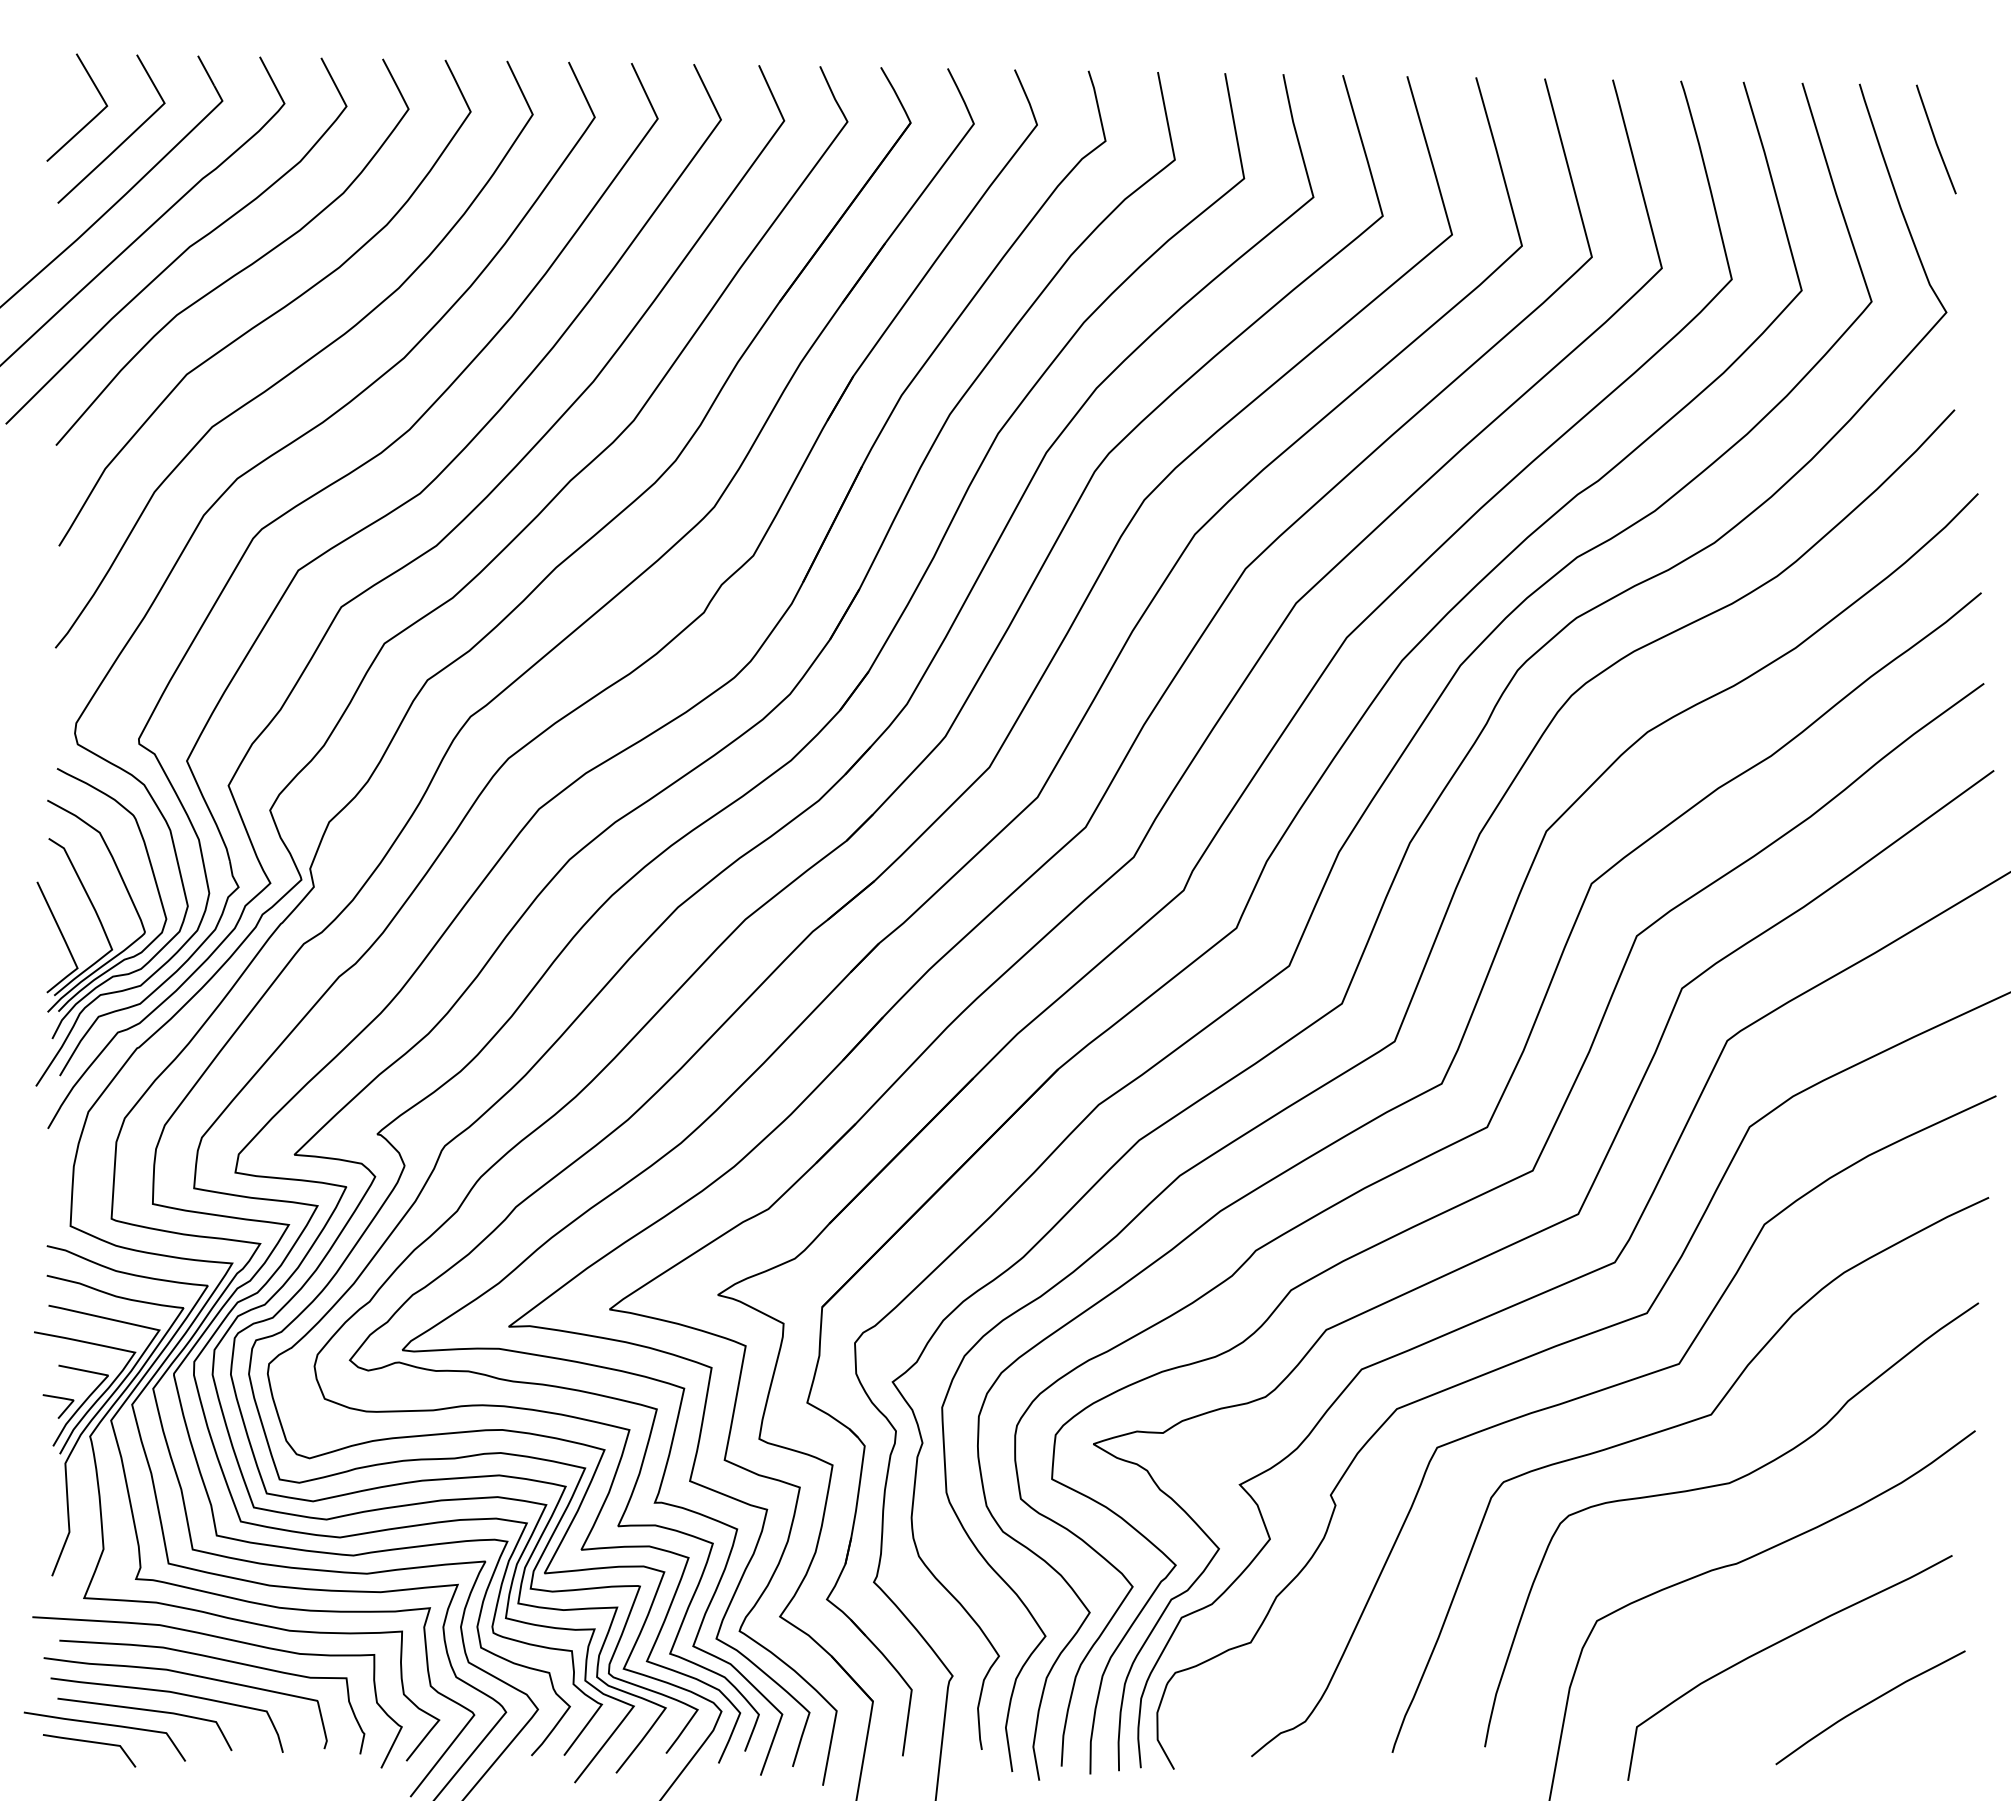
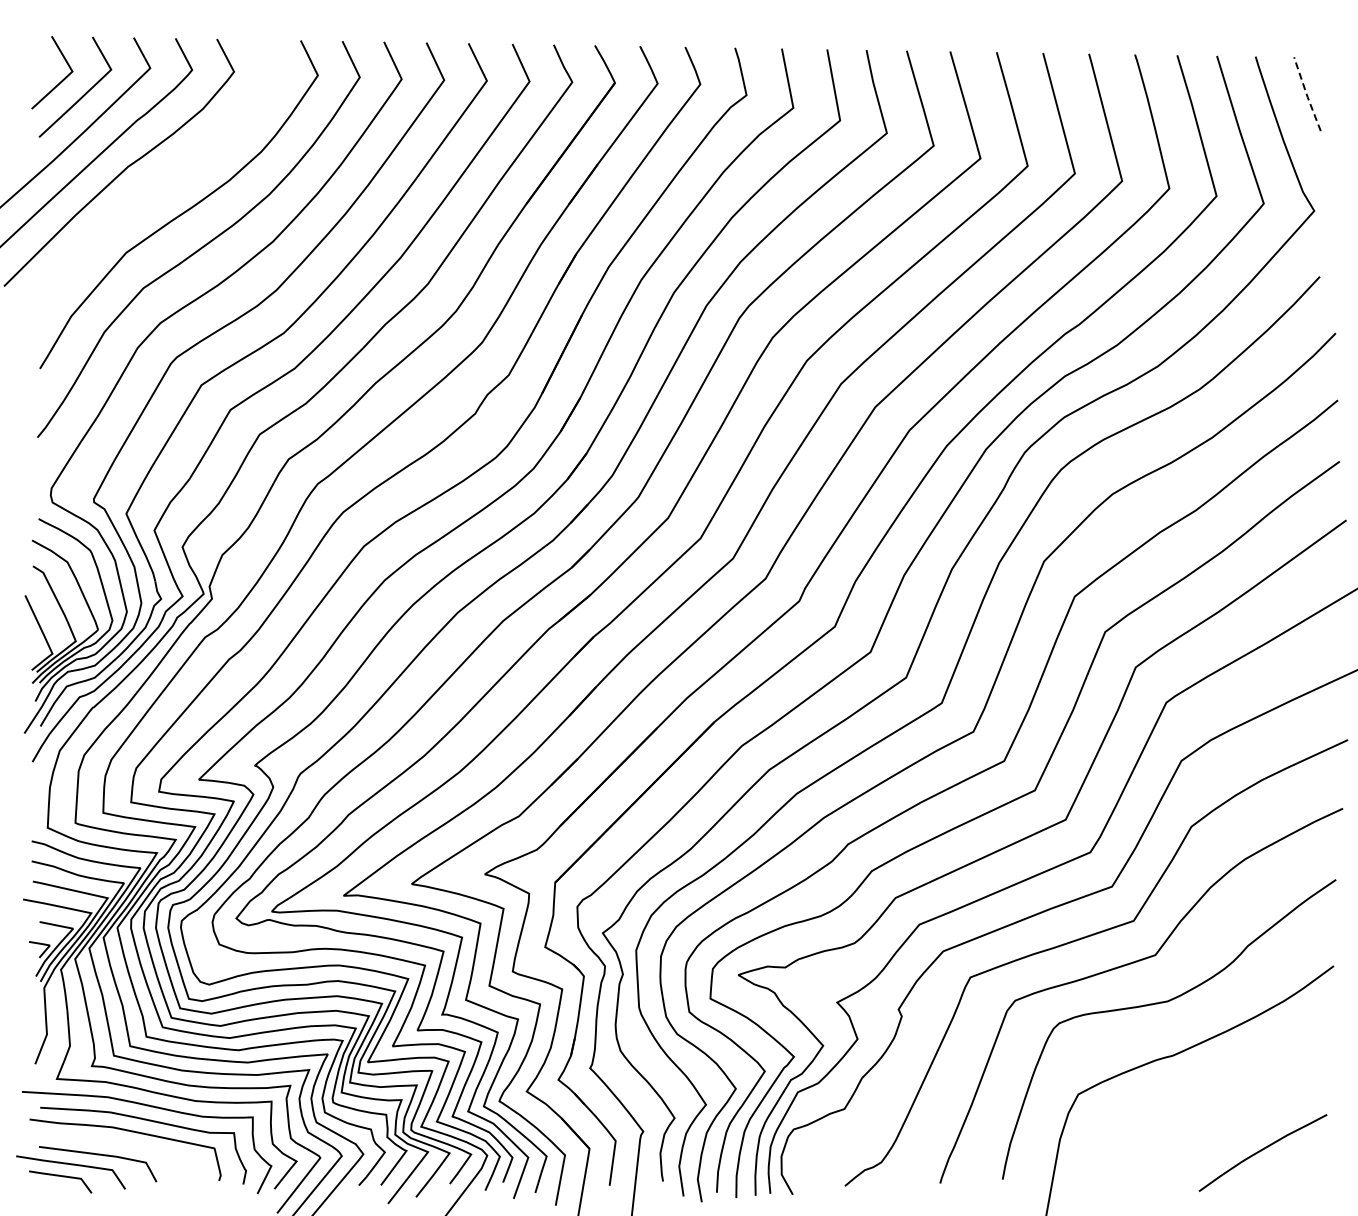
line: (1934, 139) -> (1306, 94), solid -> dashed
curve: (241, 268) -> (163, 181), removed
curve: (1777, 1644) -> (1200, 1110), removed
curve: (169, 1693) -> (114, 1143), removed

